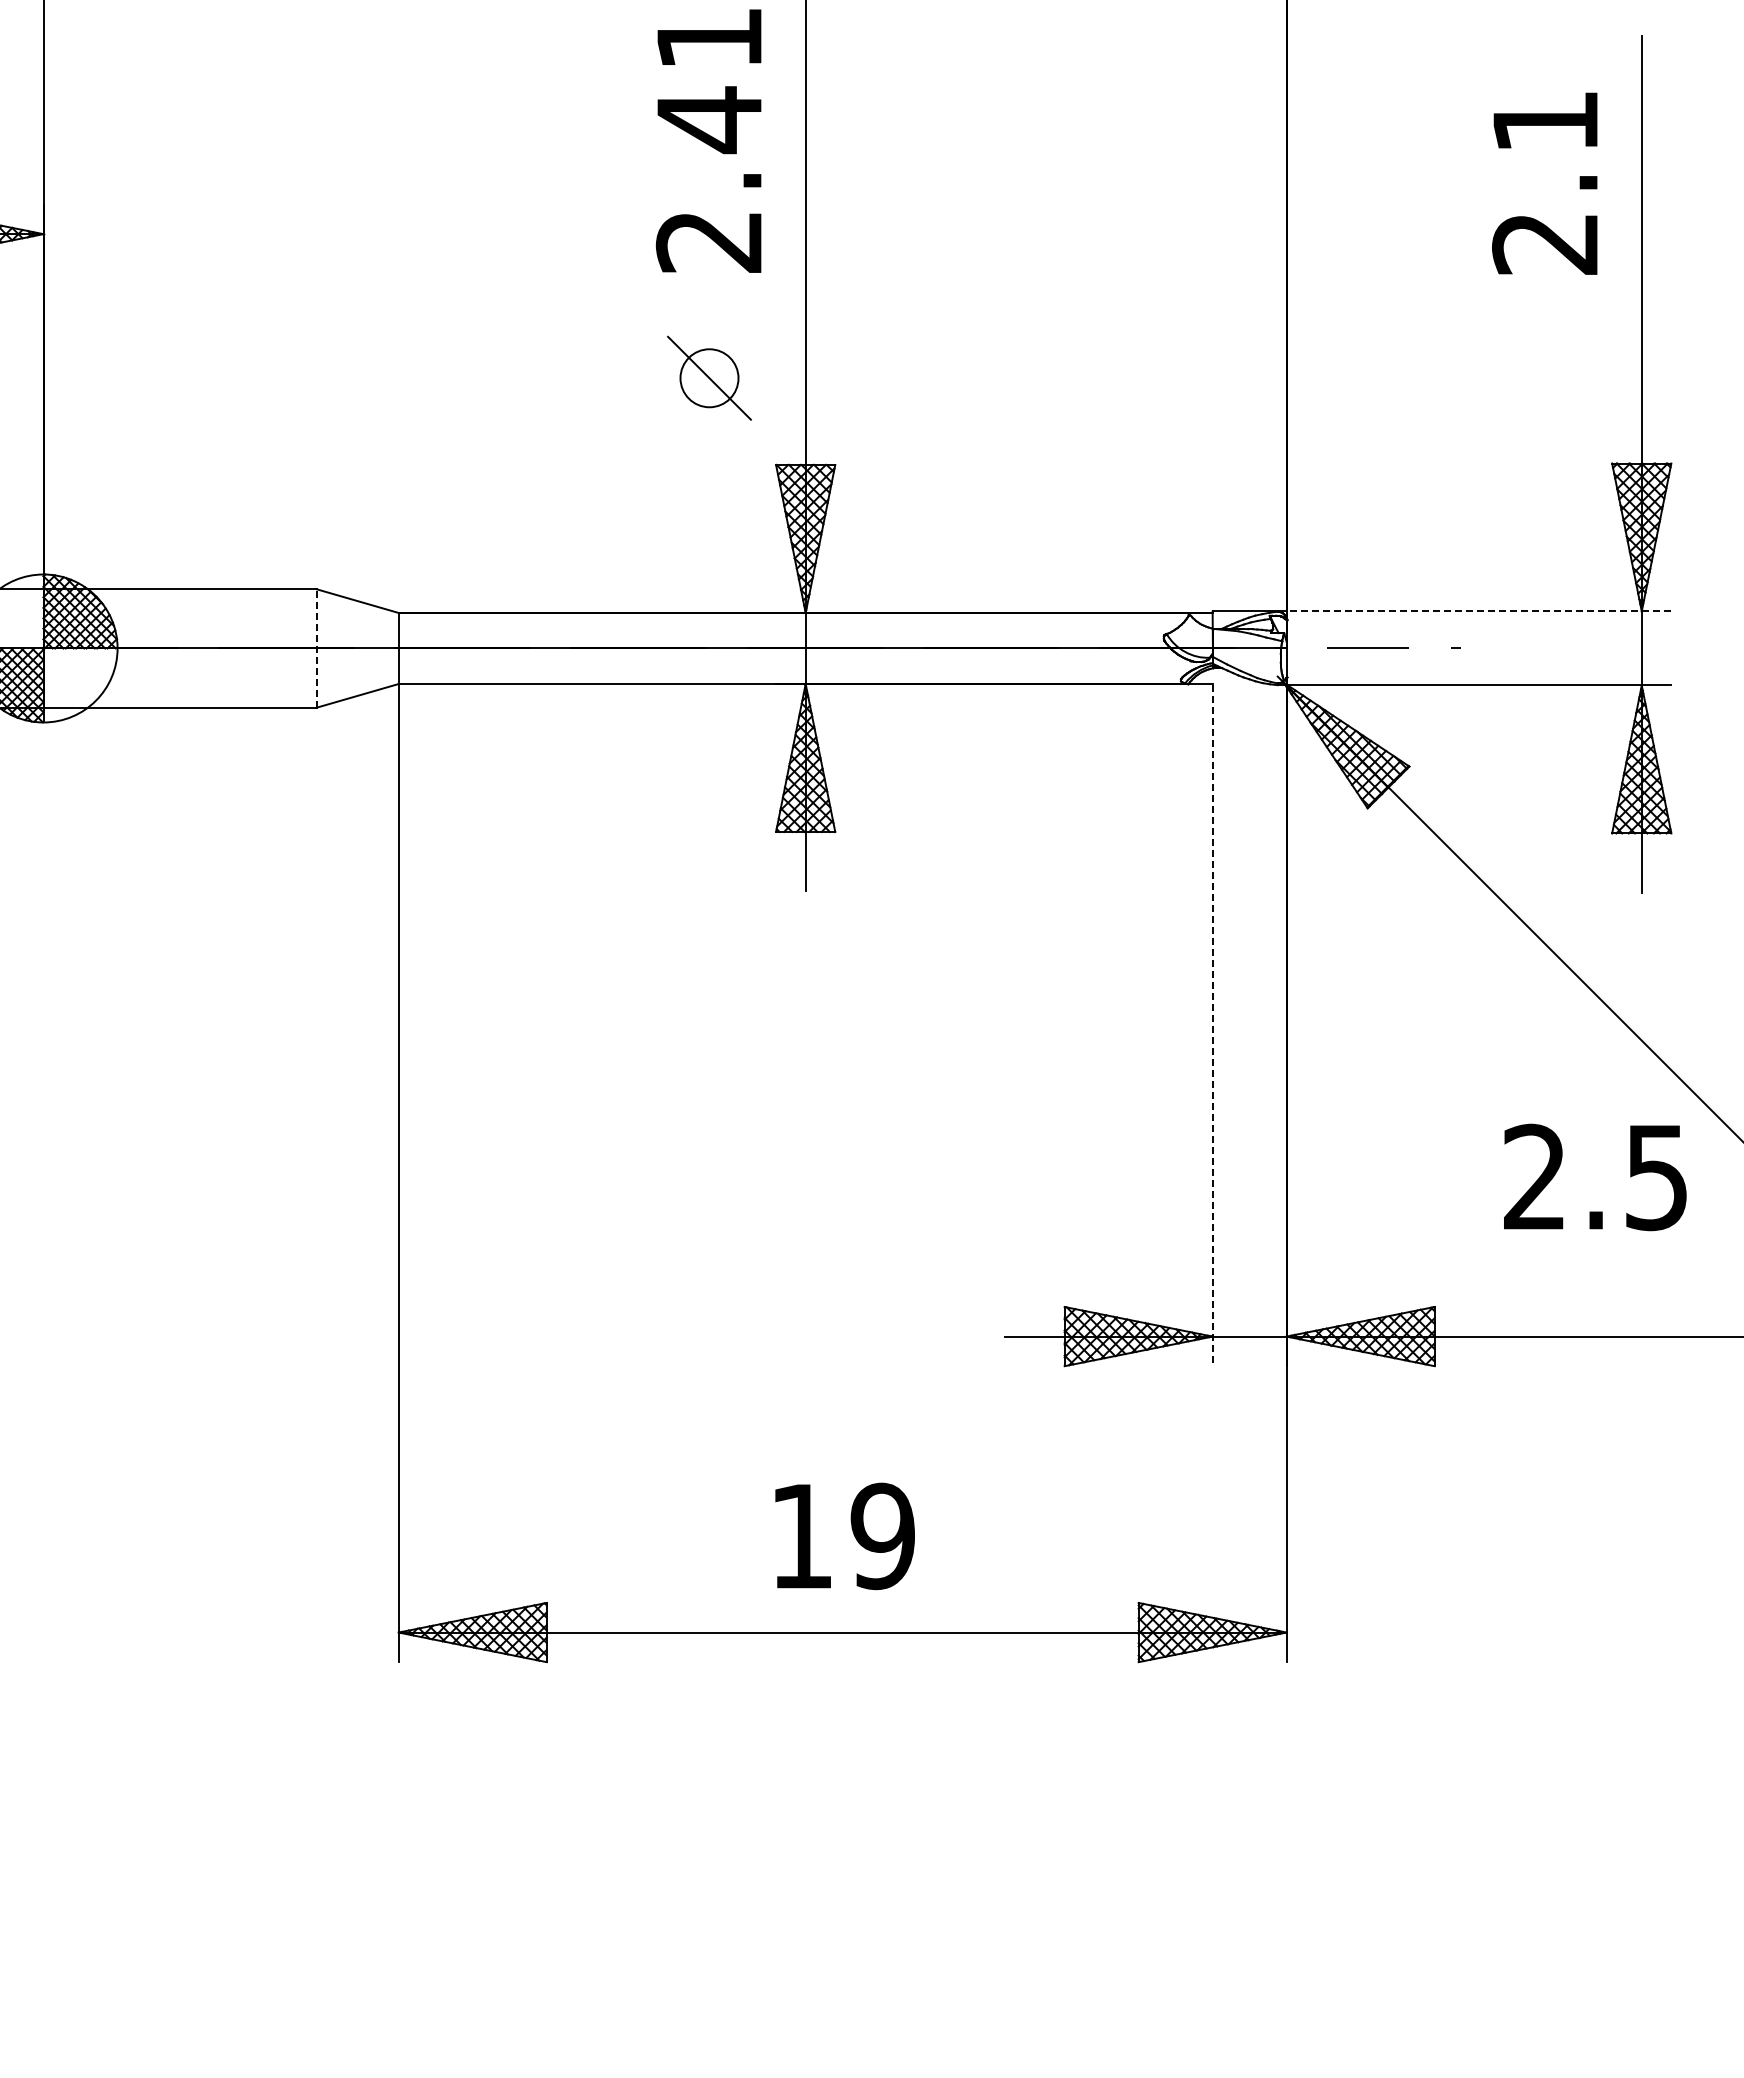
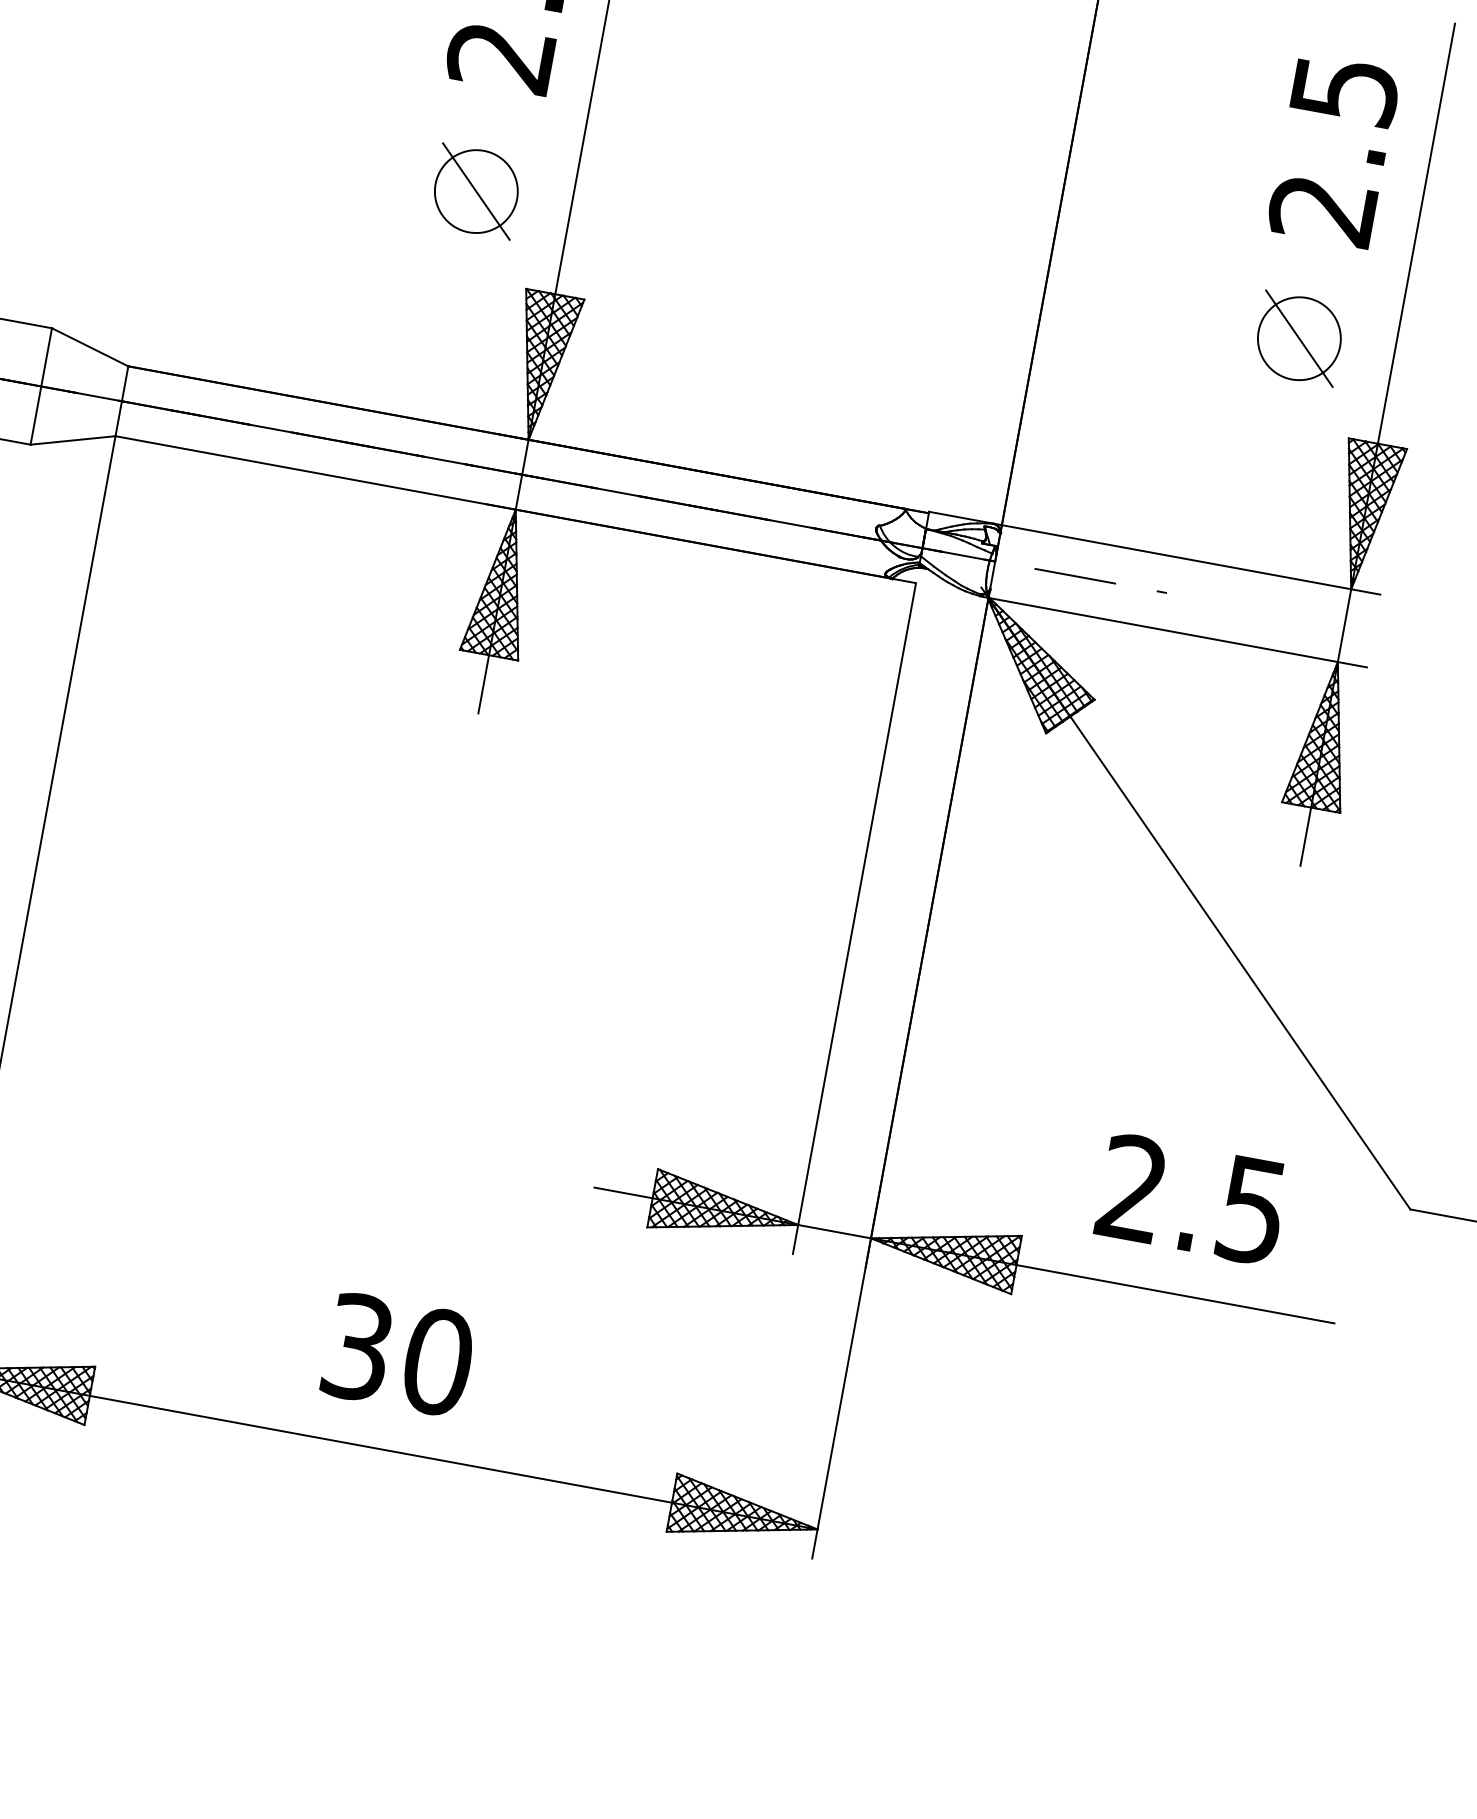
text: (1546, 122) -> (1345, 91), 2.1 -> 2.5
part: (1545, 374) -> (1299, 338), added
circle: (709, 377) -> (476, 190), size x1.43
line: (1474, 611) -> (1186, 559), dashed -> solid
line: (316, 648) -> (41, 386), dashed -> solid
line: (1212, 1026) -> (854, 919), dashed -> solid
text: (1595, 1177) -> (1192, 1199), moved
text: (843, 1536) -> (399, 1354), 19 -> 30

